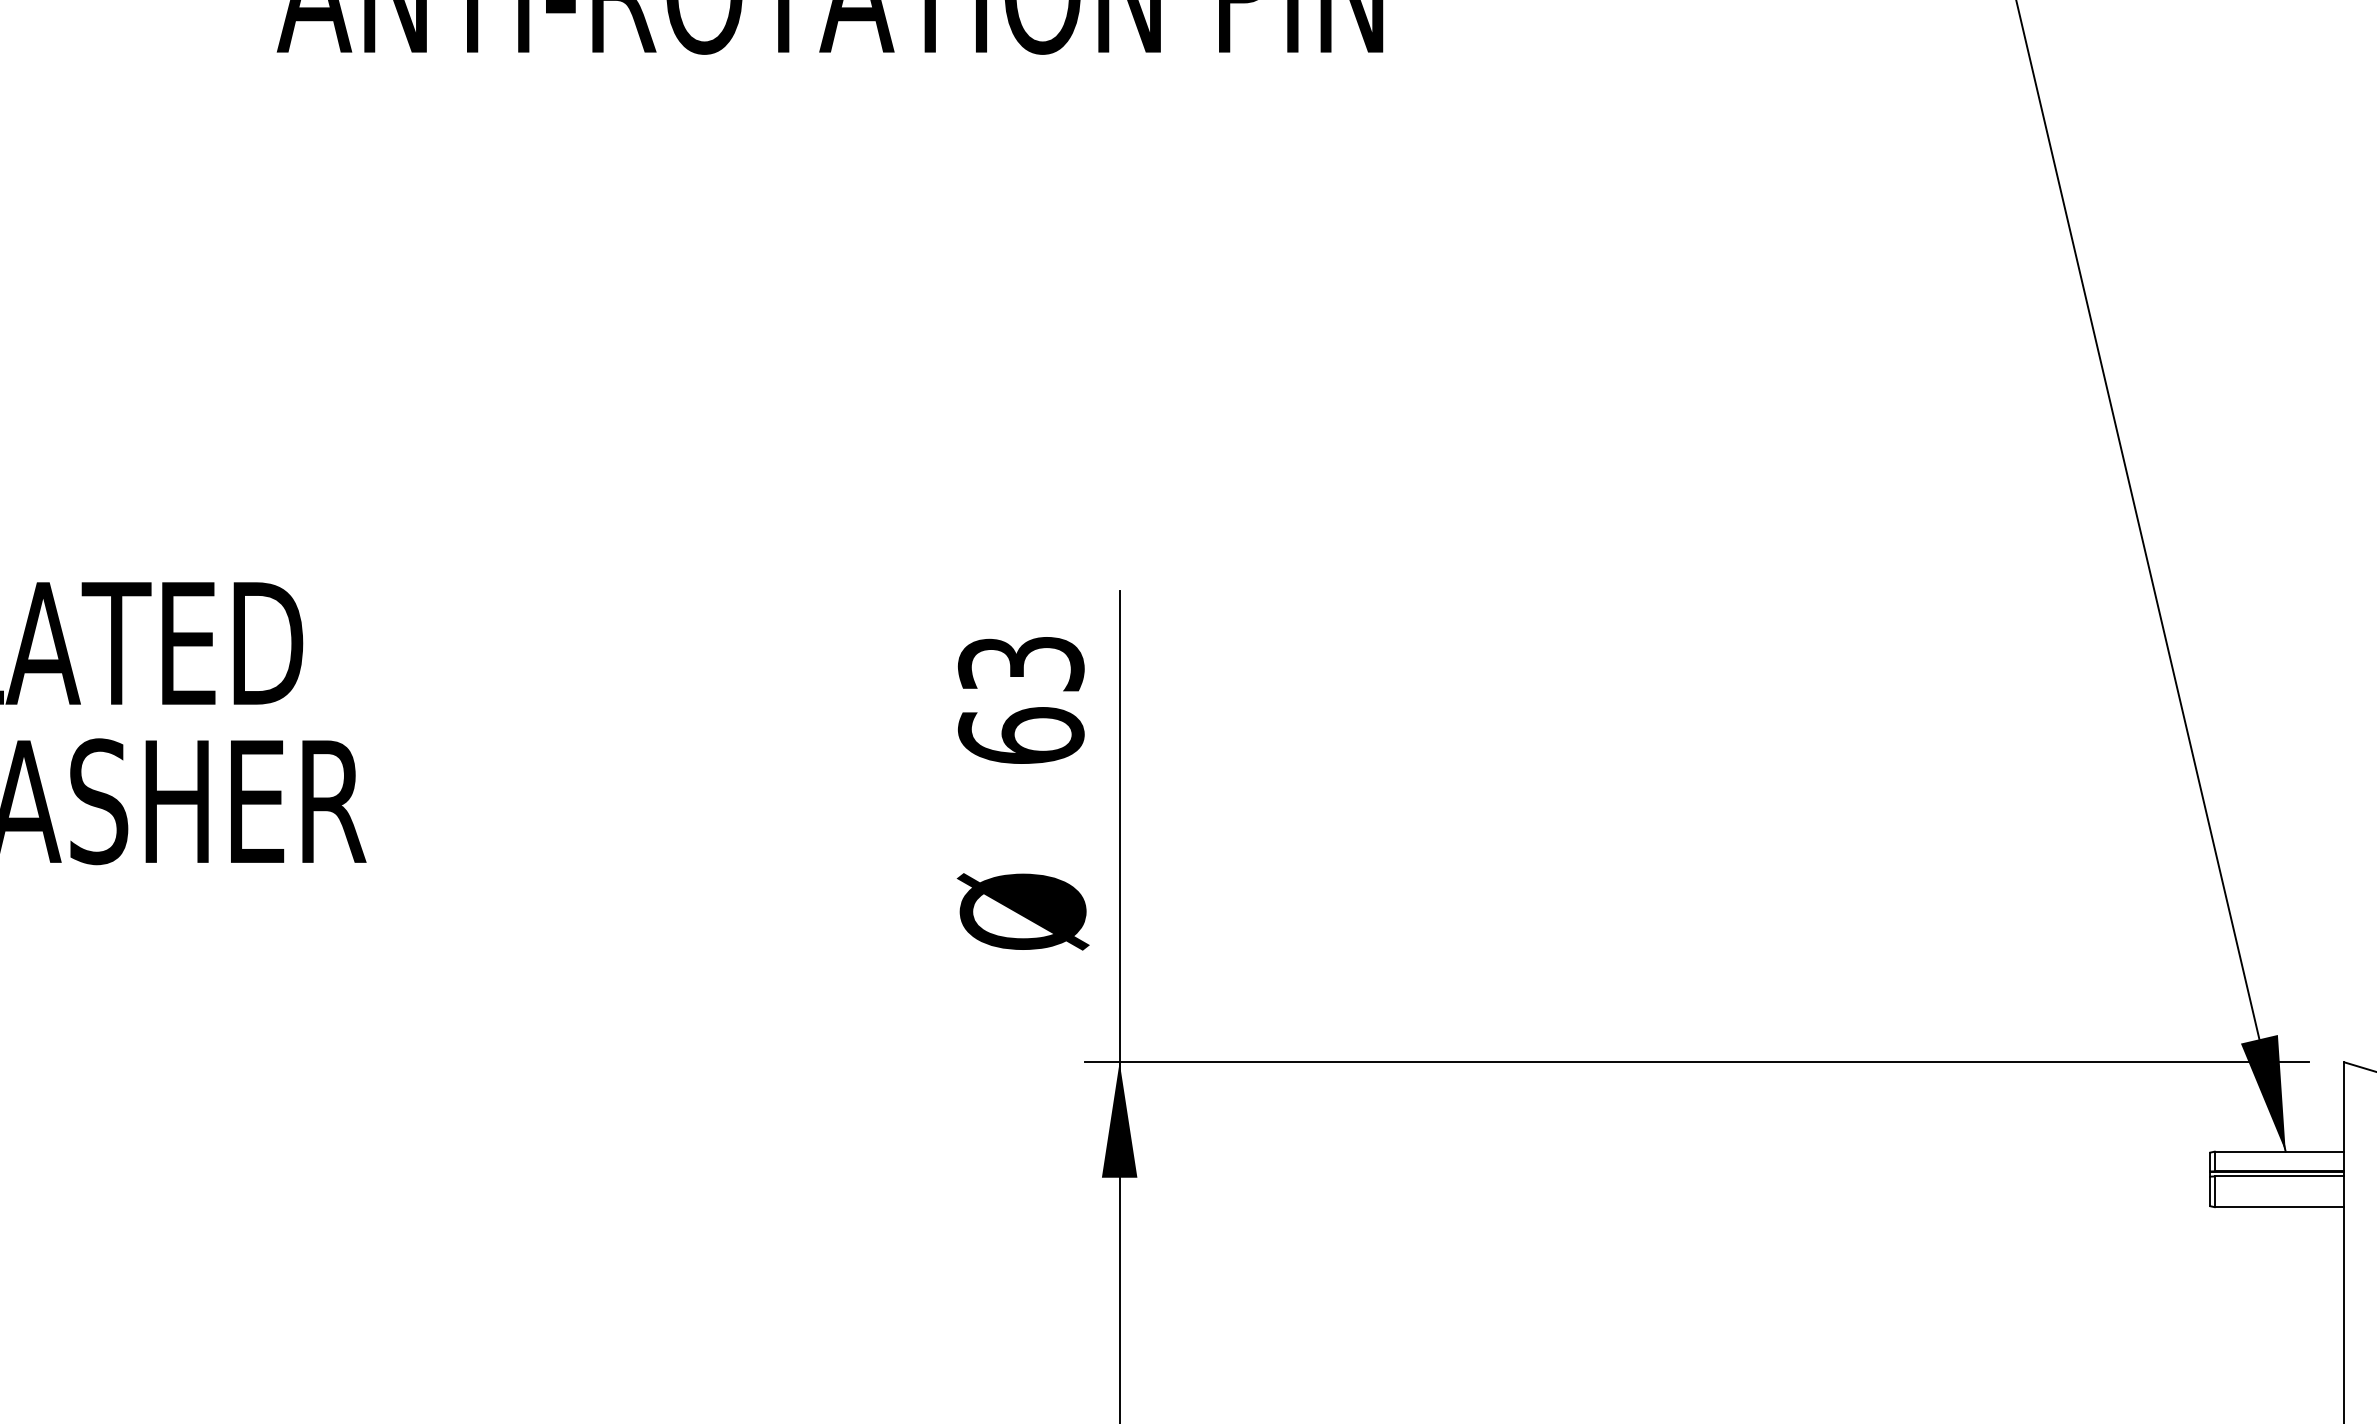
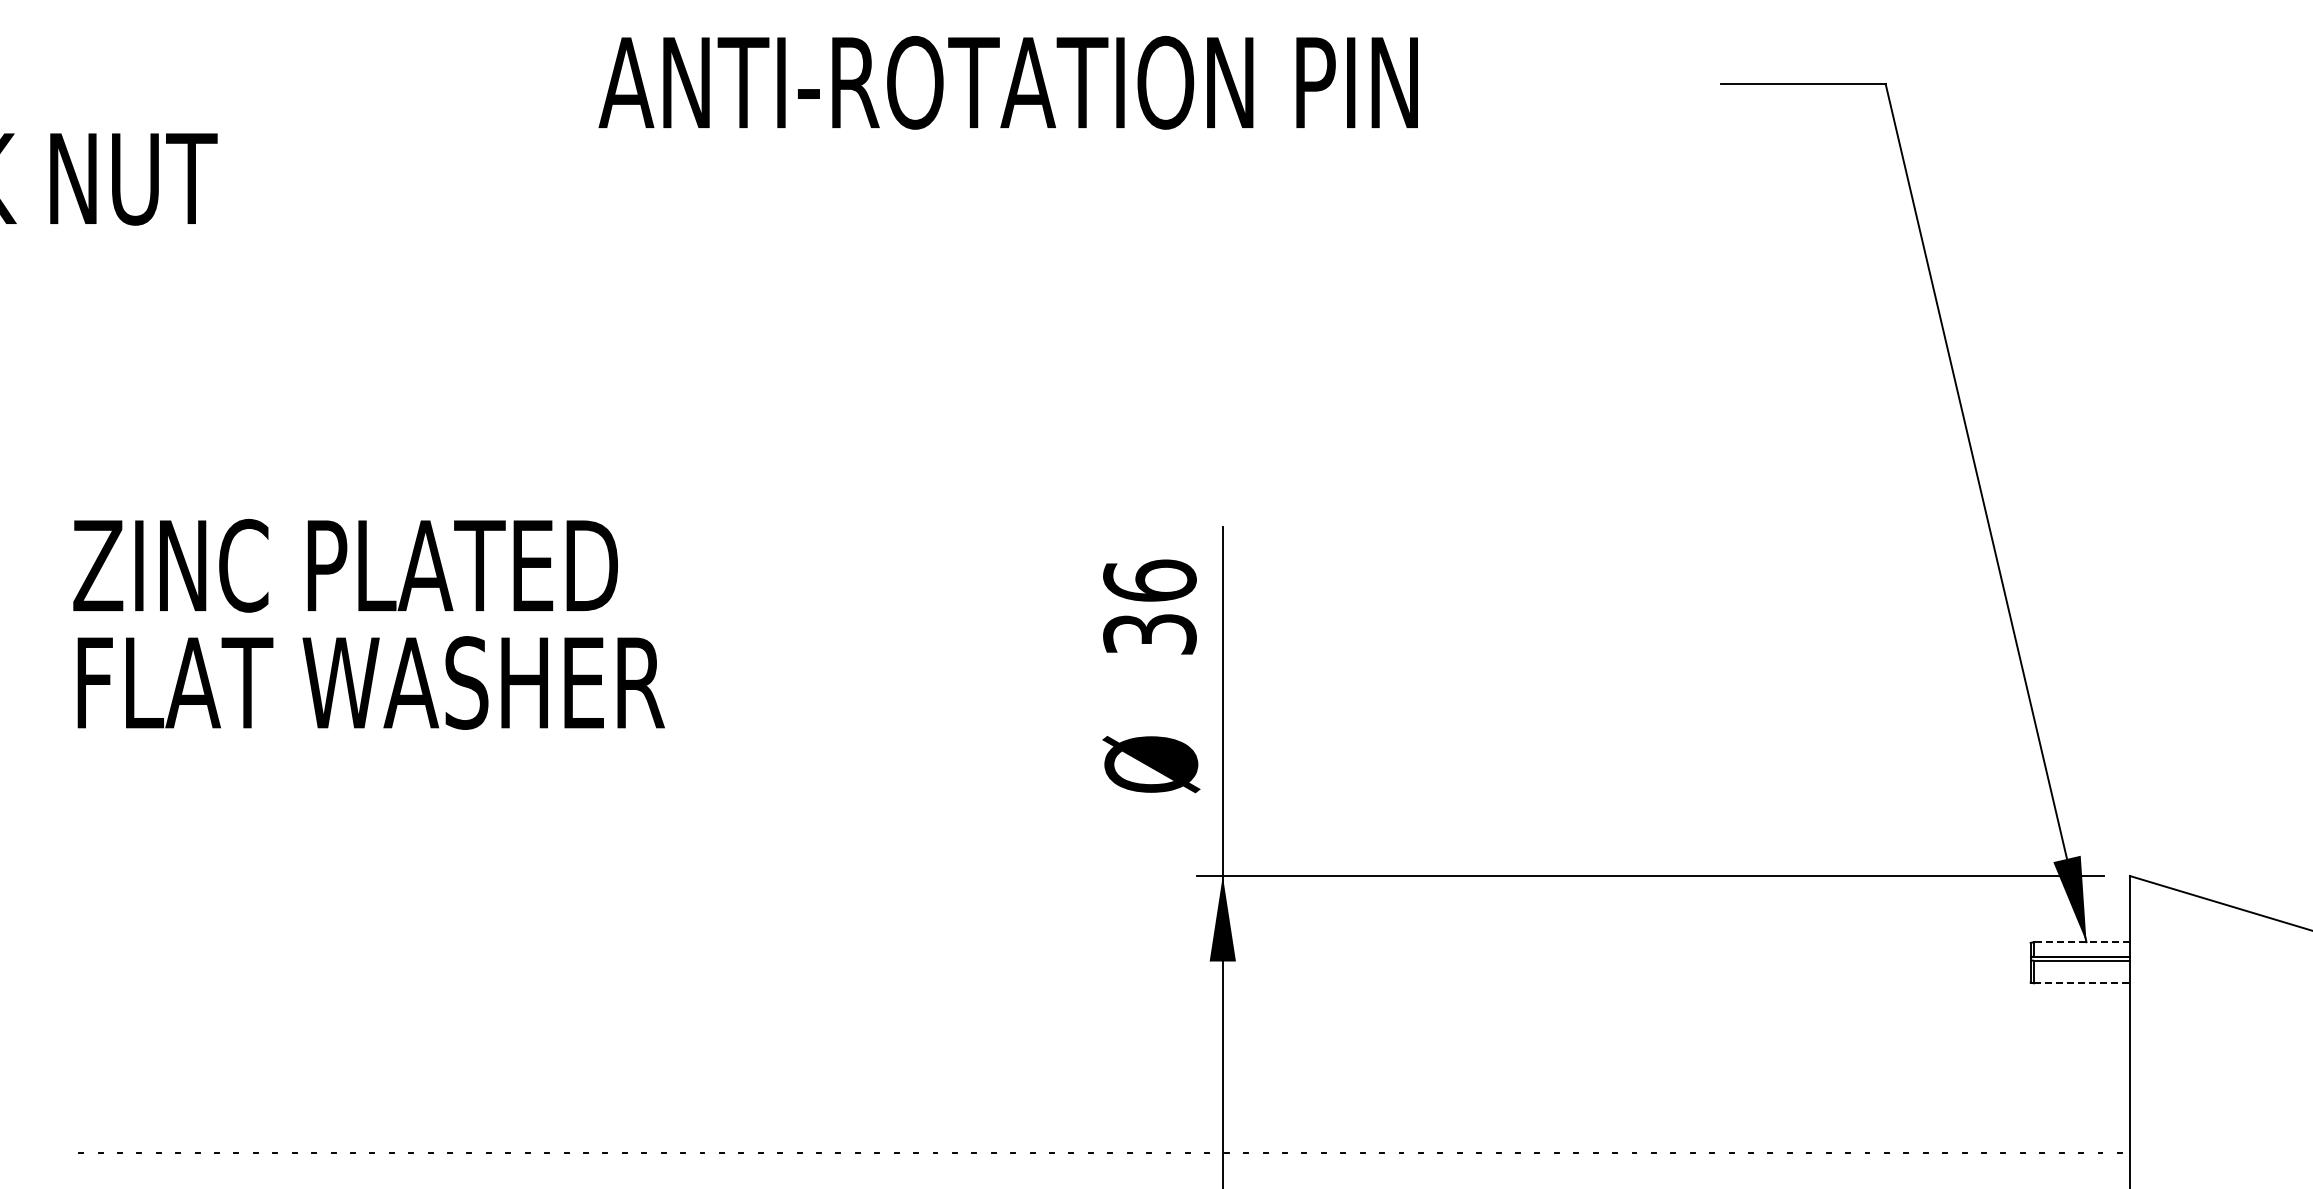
text: (1020, 698) -> (1149, 606), 63 -> 36
line: (2278, 1152) -> (2081, 942), solid -> dashed
line: (2280, 1207) -> (2082, 983), solid -> dashed

